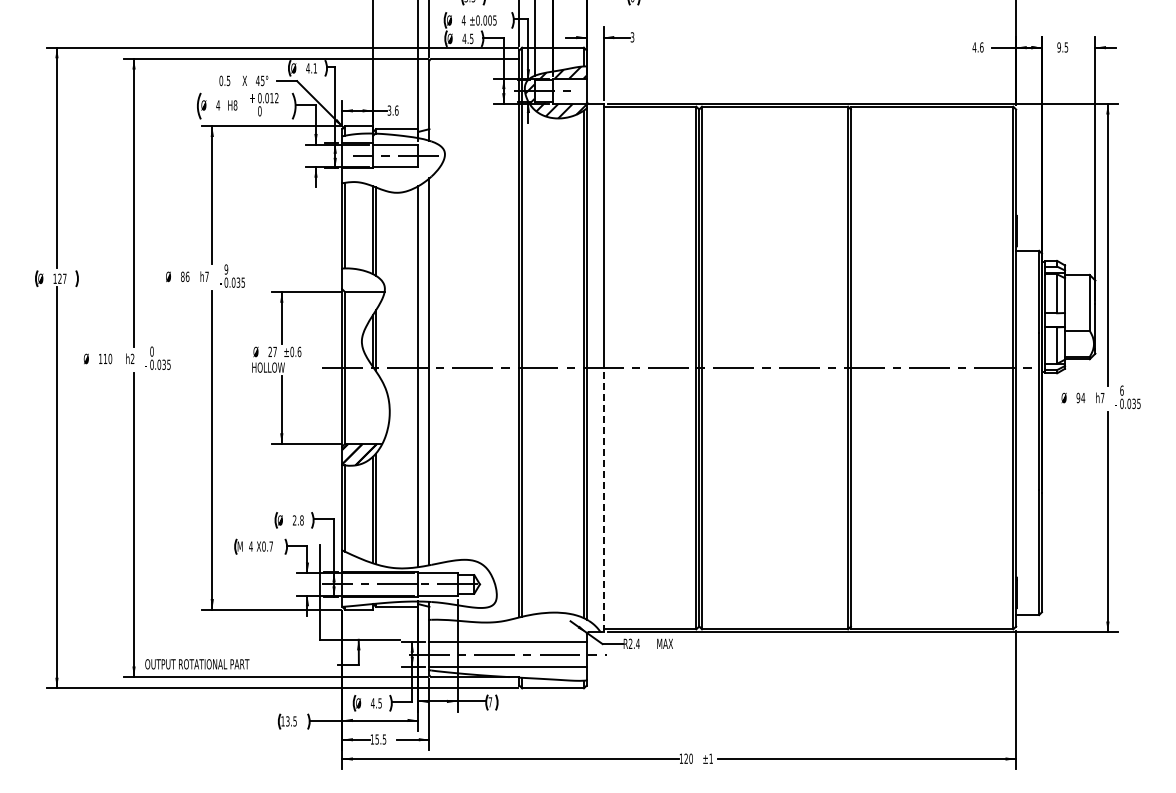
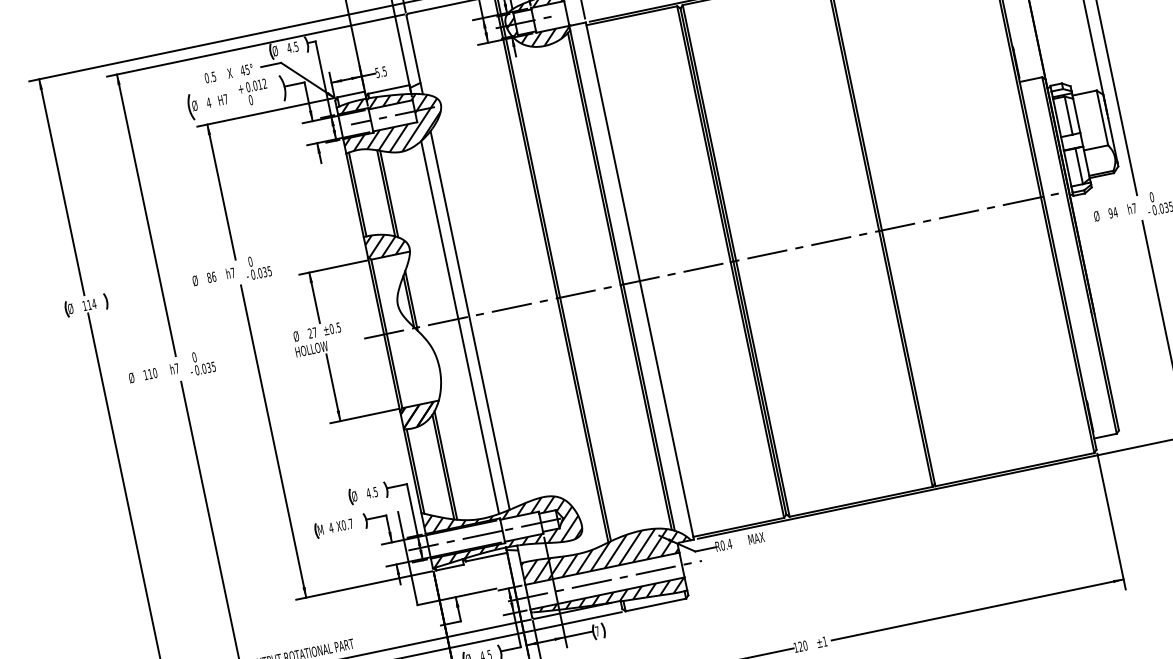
text: (315, 68) -> (296, 46), 4.1 -> 4.5
text: (235, 105) -> (225, 99), H8 -> H7
text: (393, 110) -> (381, 71), 3.6 -> 5.5
hatch: (392, 162) -> (391, 123), added
text: (225, 269) -> (249, 261), 9 -> 0
text: (62, 278) -> (91, 304), 127 -> 114
hatch: (361, 280) -> (384, 244), added
text: (299, 351) -> (338, 327), ±0.6 -> ±0.5
text: (132, 358) -> (176, 368), h2 -> h7
text: (1121, 389) -> (1151, 196), 6 -> 0
line: (603, 499) -> (666, 409), dashed -> solid
text: (297, 520) -> (371, 492), 2.8 -> 4.5
hatch: (419, 578) -> (502, 524), added
hatch: (513, 627) -> (604, 553), added
text: (630, 643) -> (722, 545), R2.4 -> R0.4
hatch: (512, 673) -> (613, 598), added

